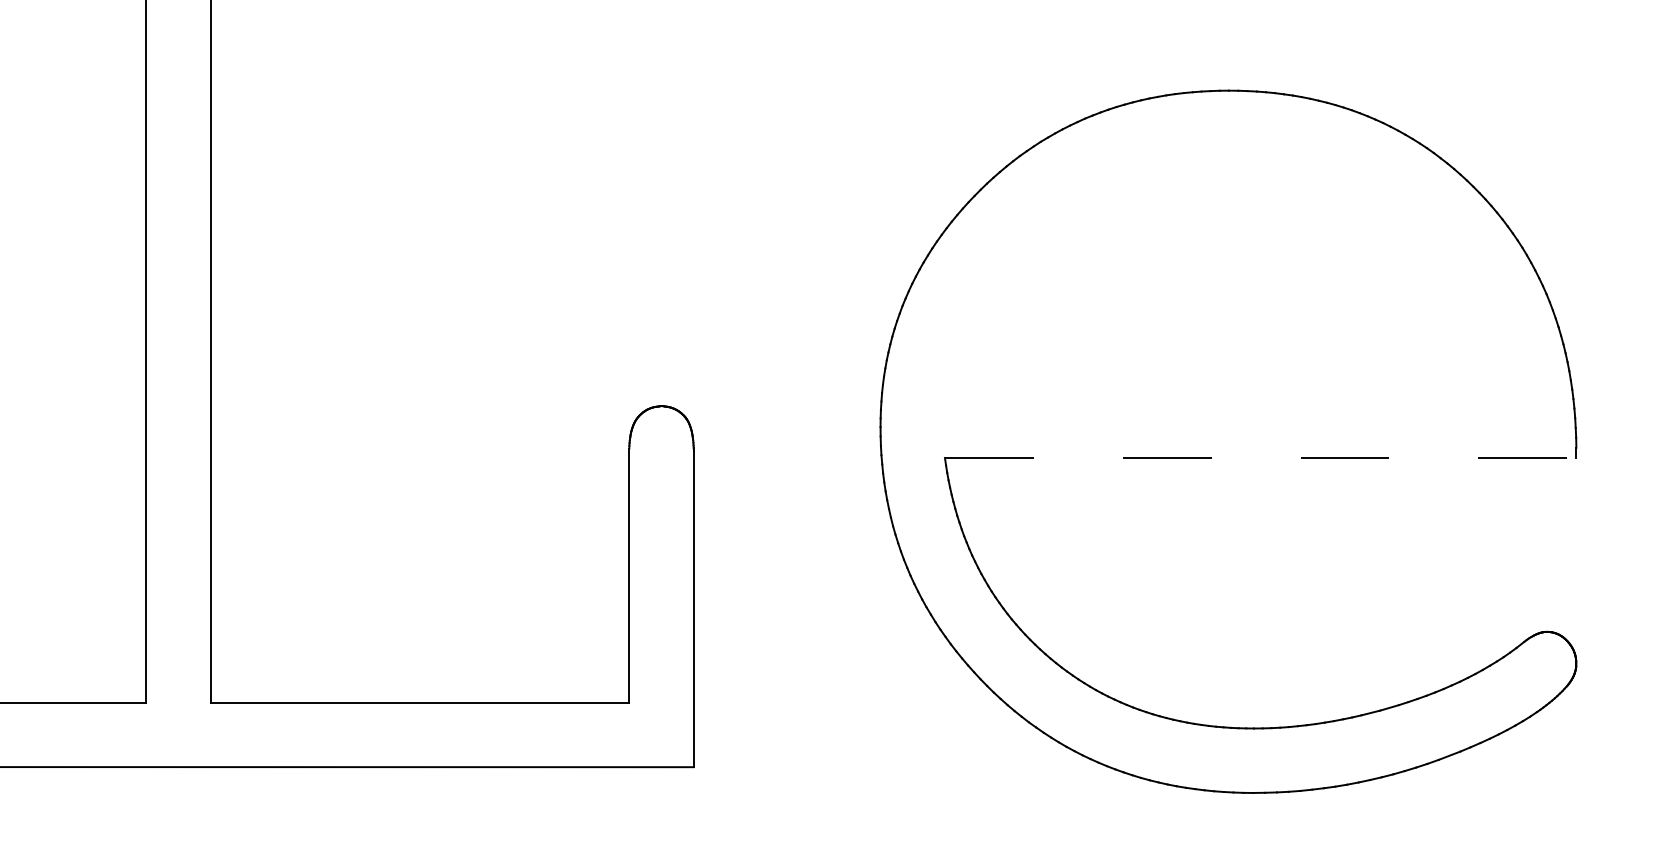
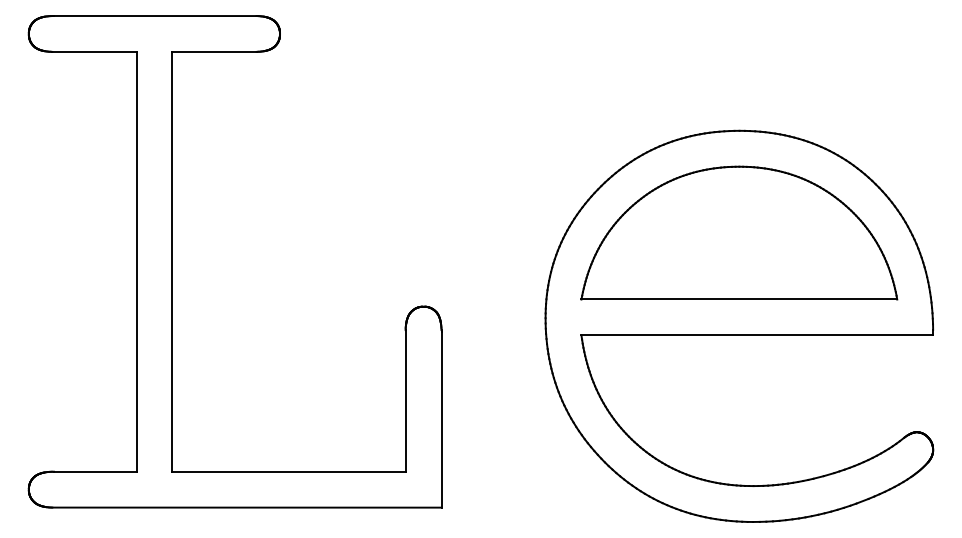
part: (1228, 273) -> (739, 232), added
line: (1261, 458) -> (757, 335), dashed -> solid

